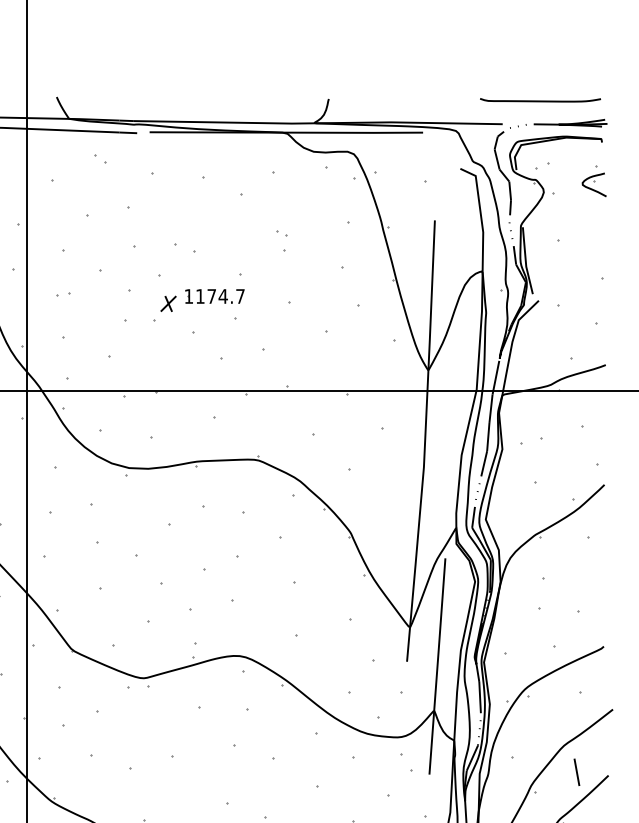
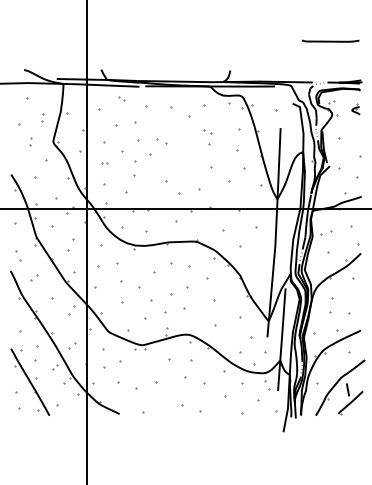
line: (540, 98) -> (330, 40), moved
part: (592, 181) -> (355, 109), size x0.7
part: (282, 240) -> (208, 137), size x1.6
part: (198, 297) -> (168, 164), removed

